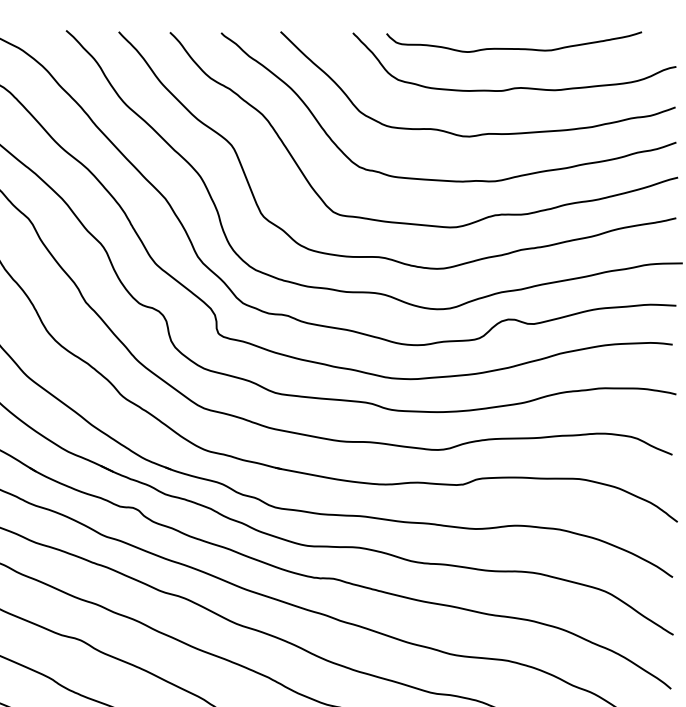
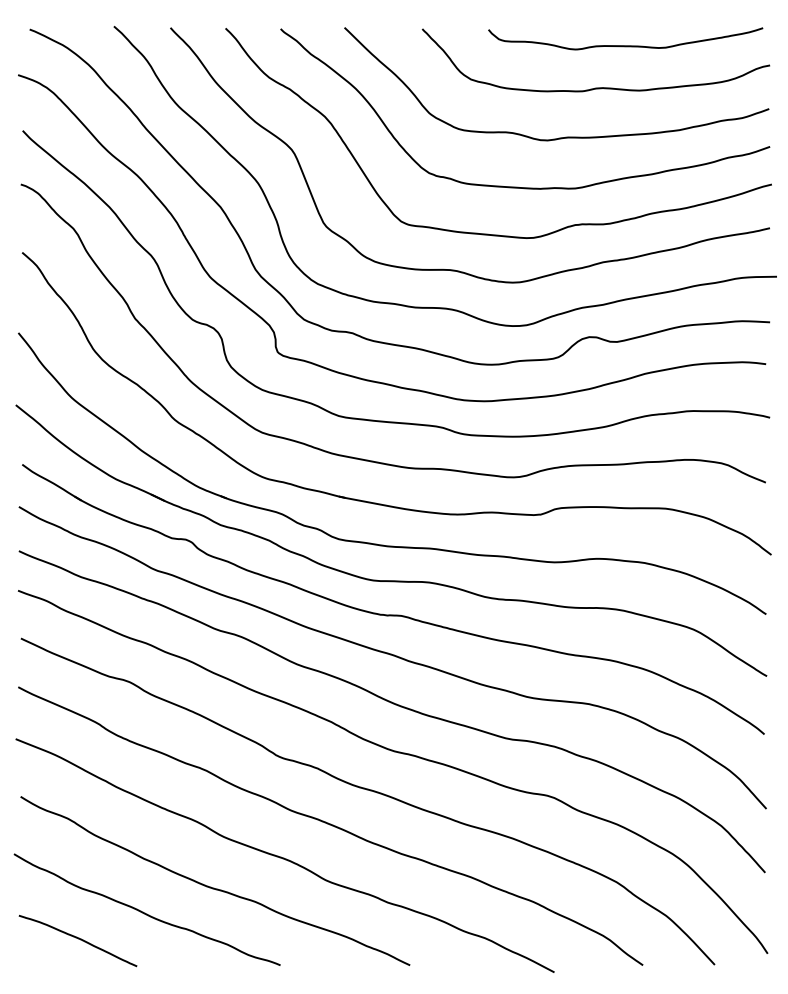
curve: (514, 48) -> (625, 45), moved

